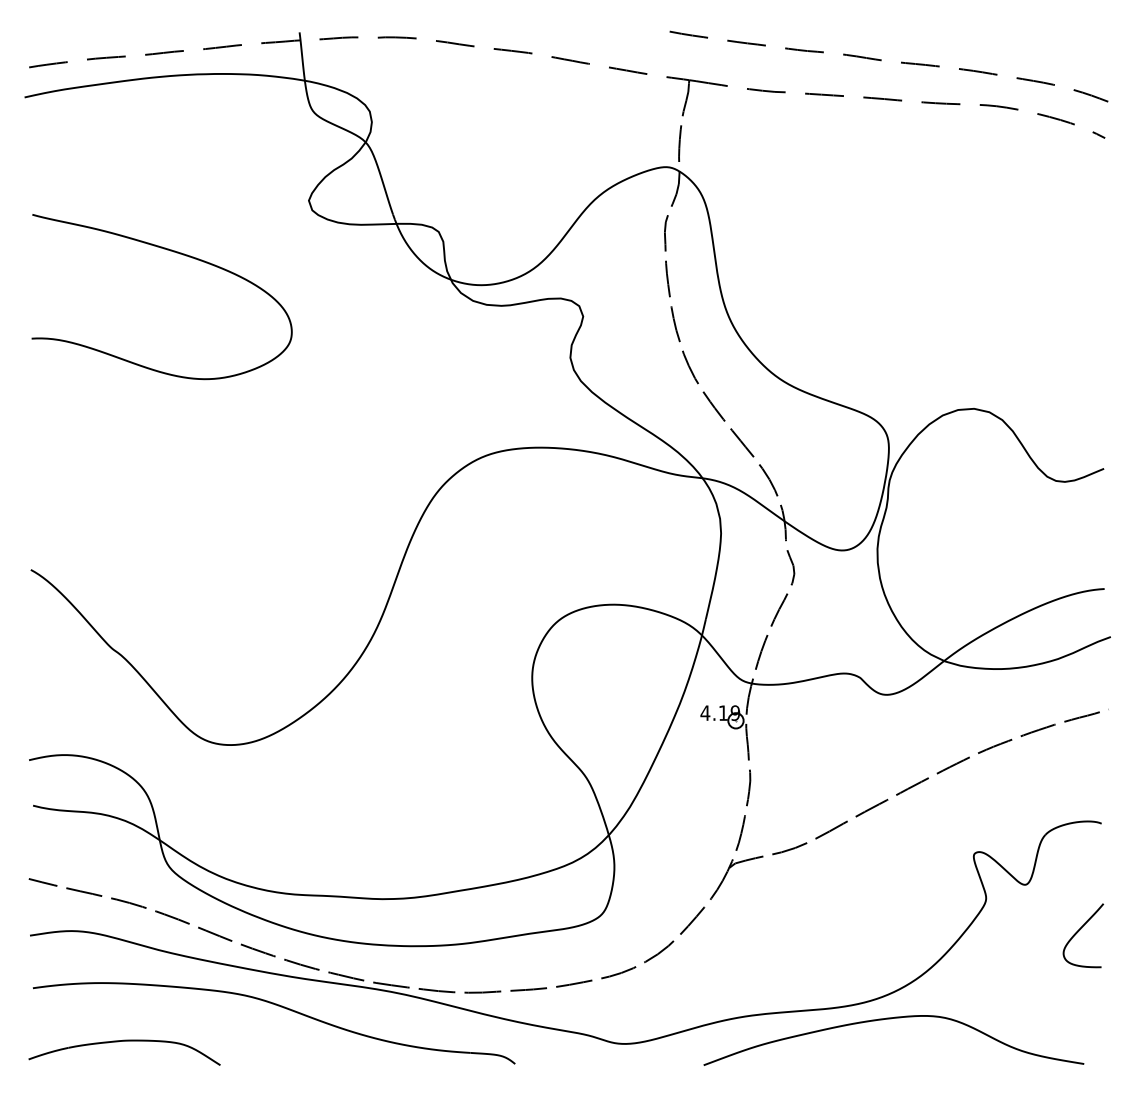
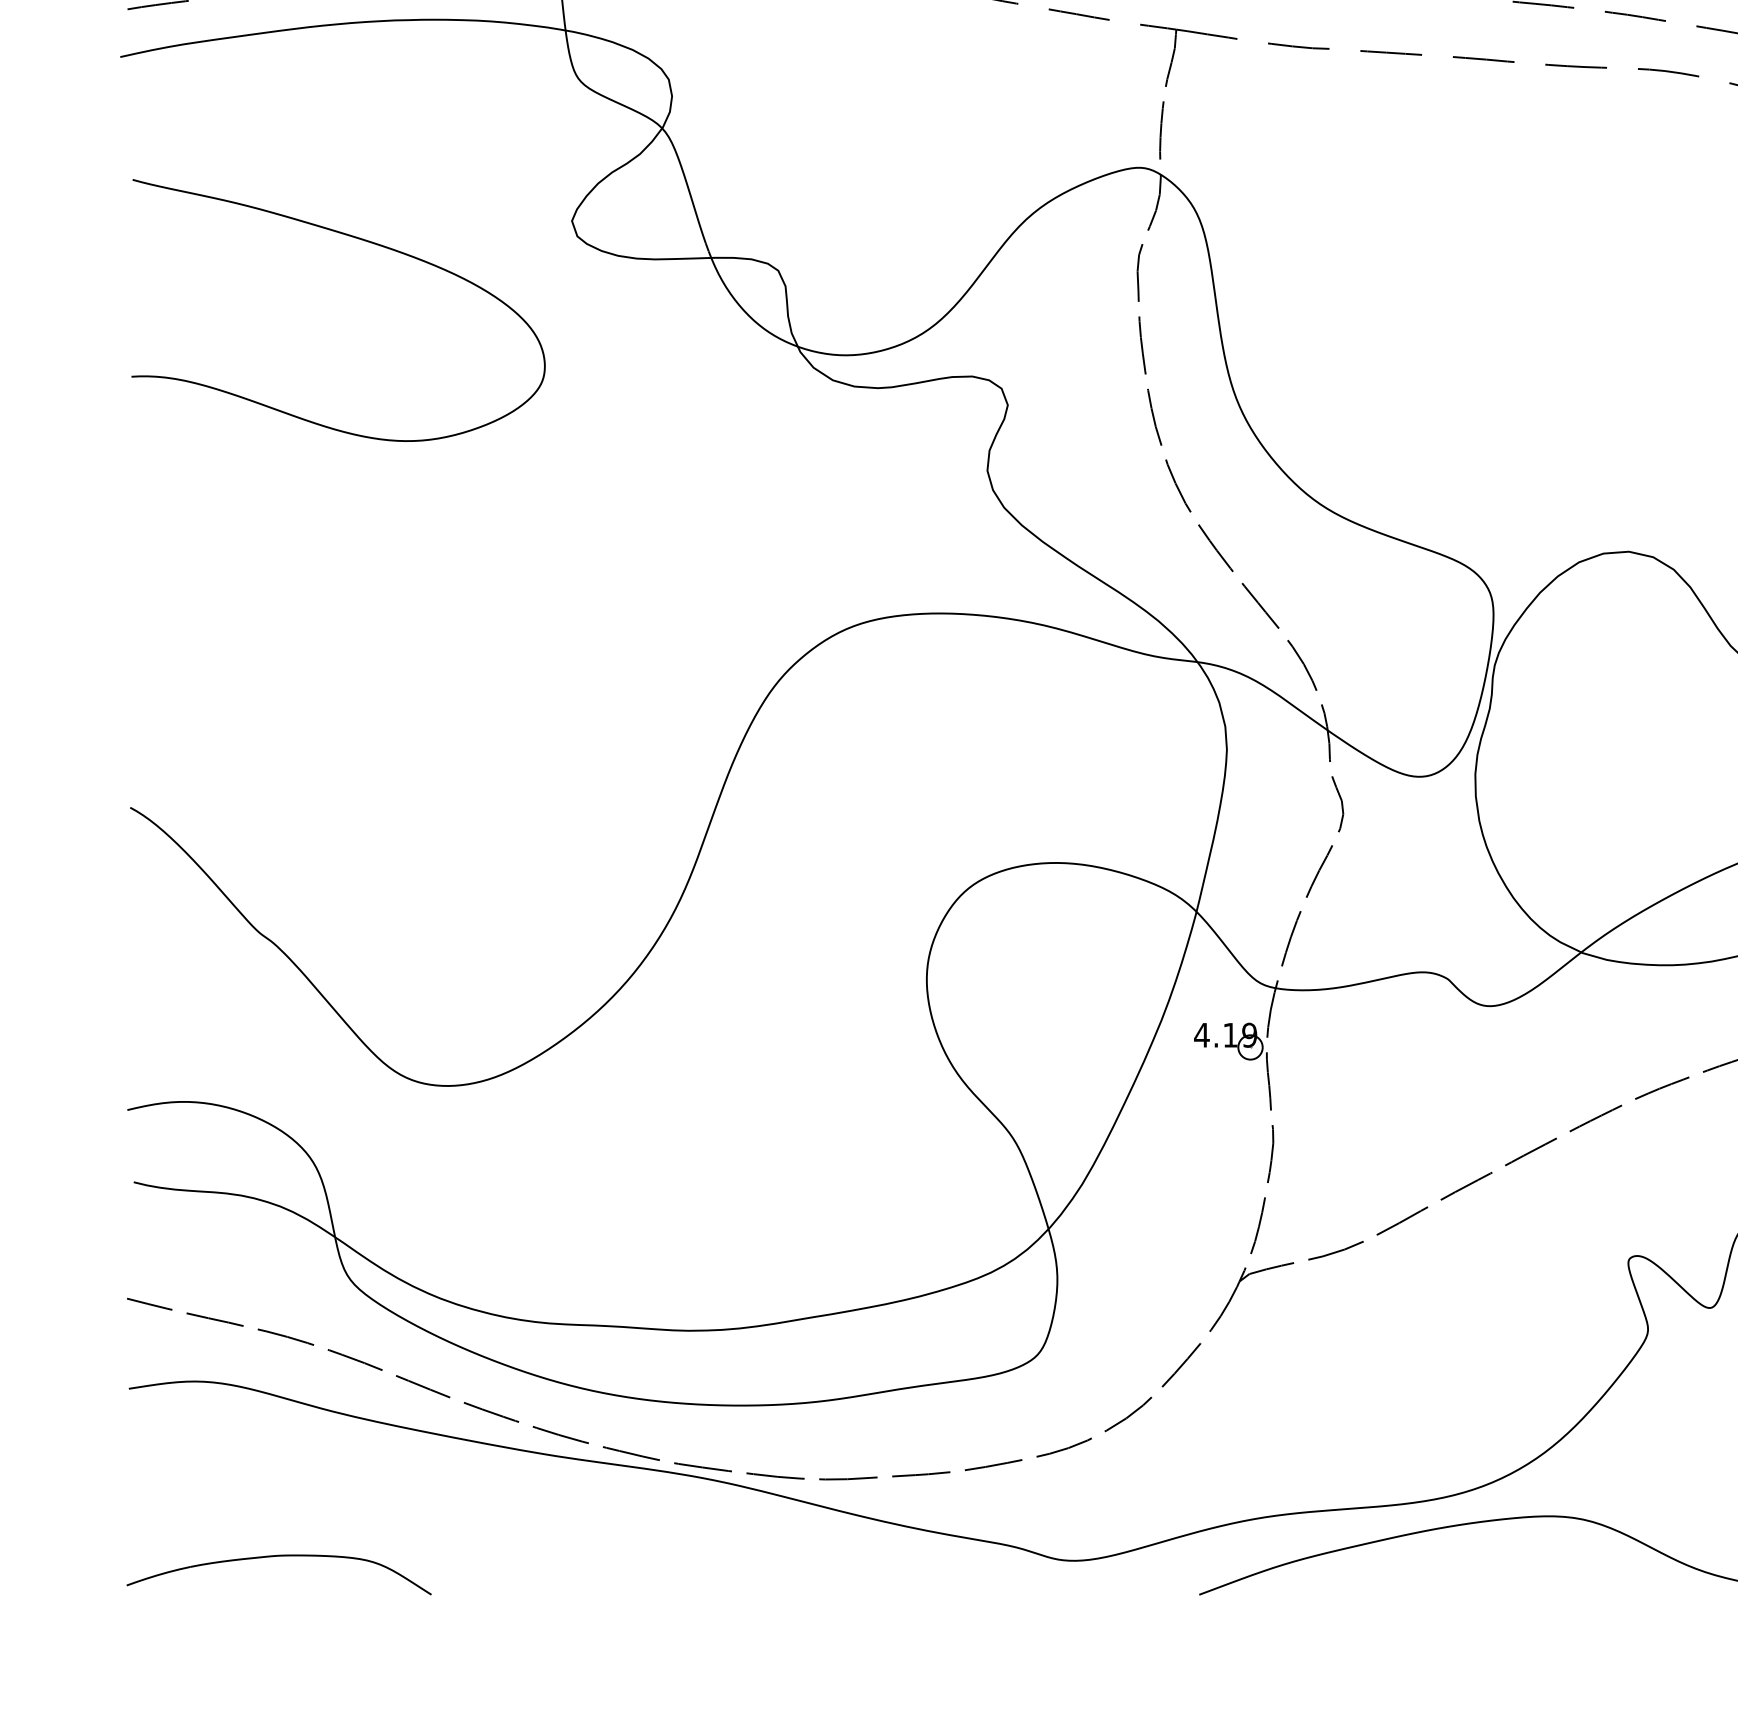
curve: (176, 253) -> (361, 241), moved
part: (278, 1006) -> (523, 1501), removed

